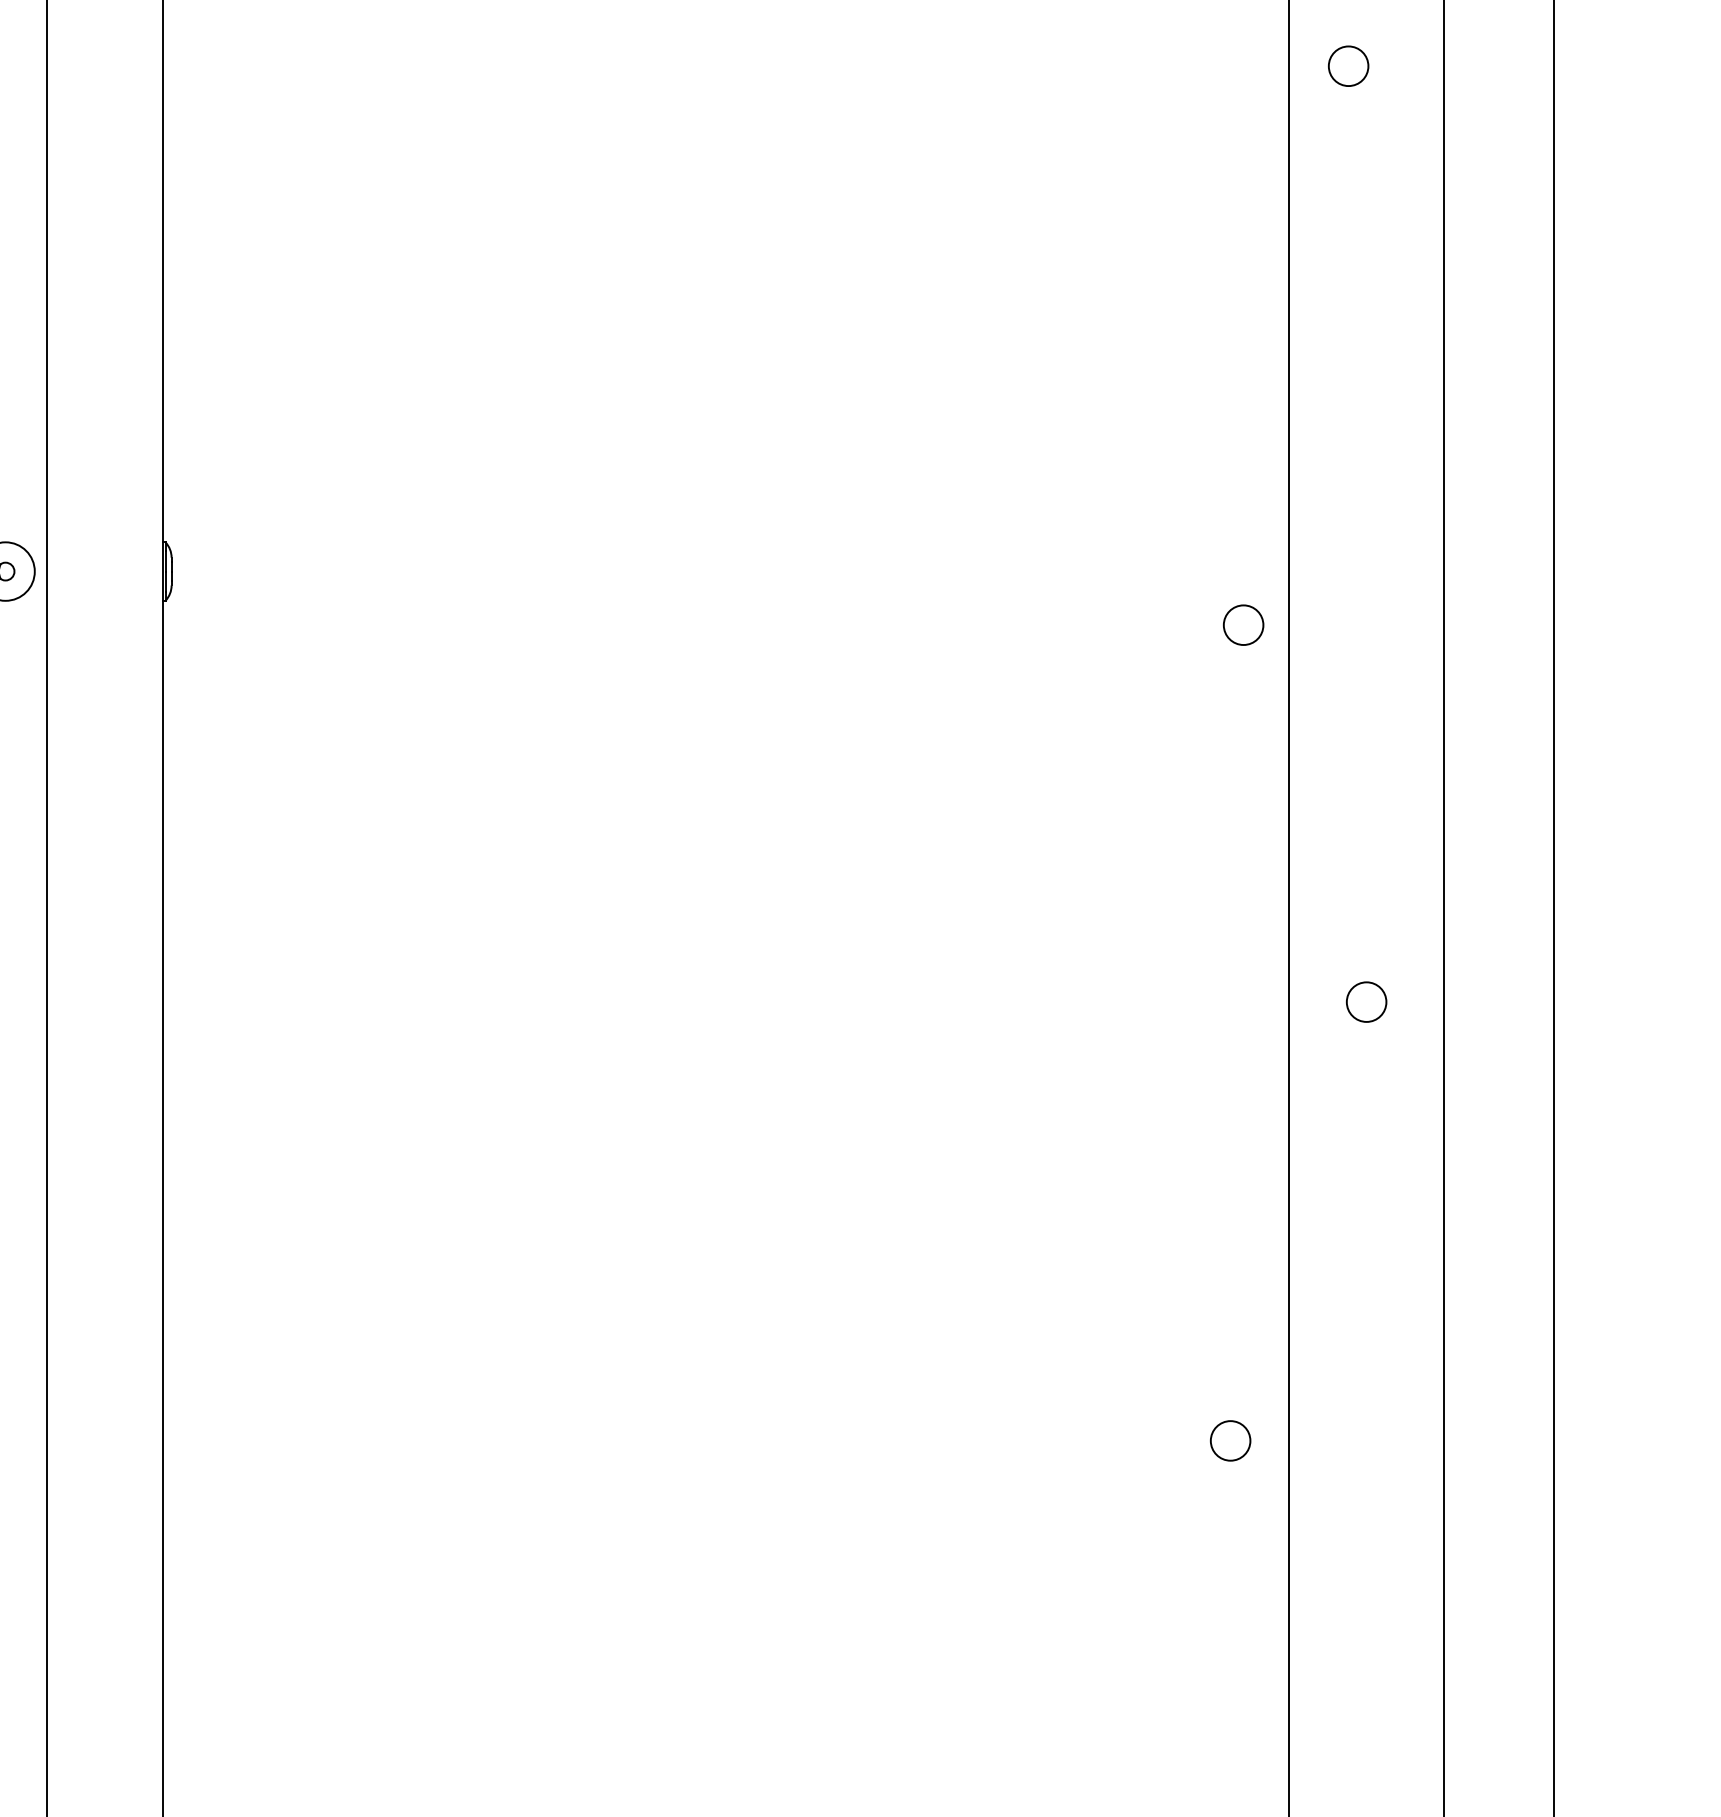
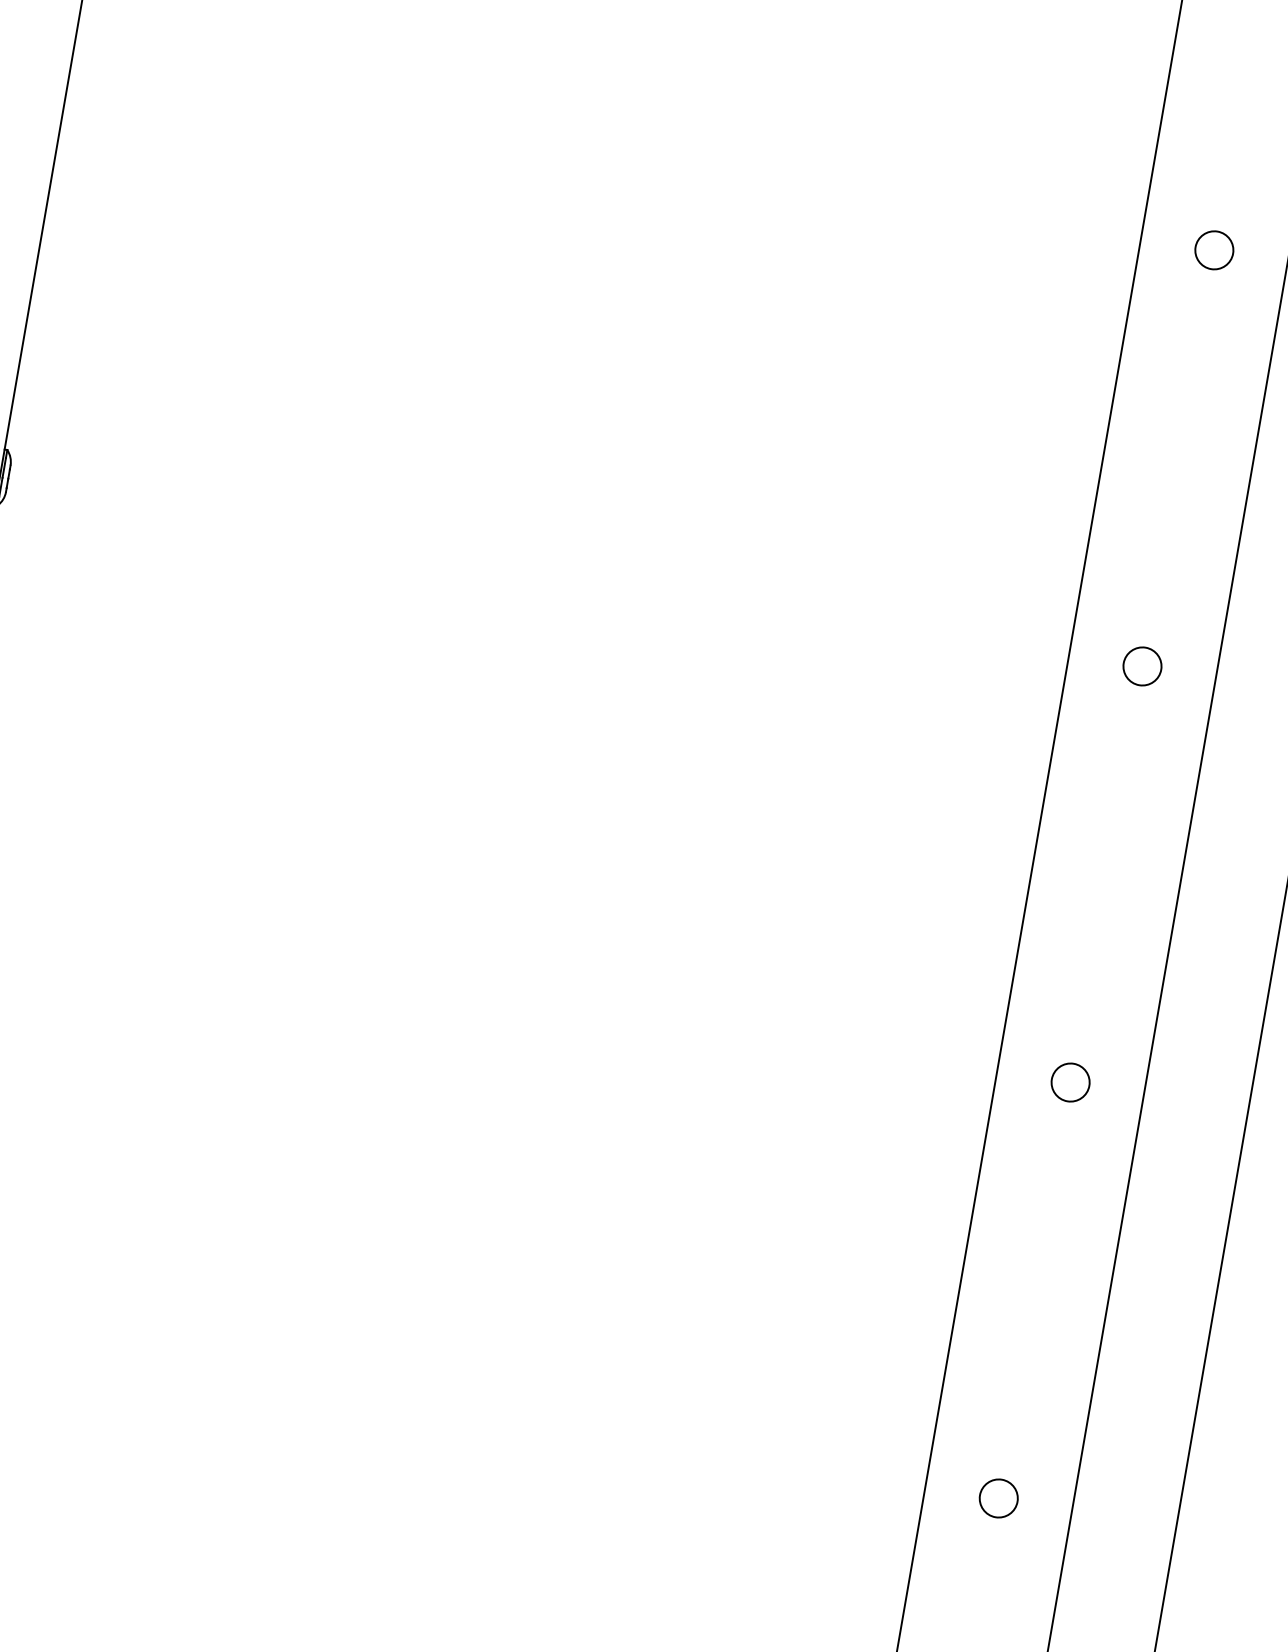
circle: (1348, 65) -> (1214, 249), moved
circle: (1243, 624) -> (1142, 665), moved
circle: (1230, 1440) -> (998, 1498), moved

